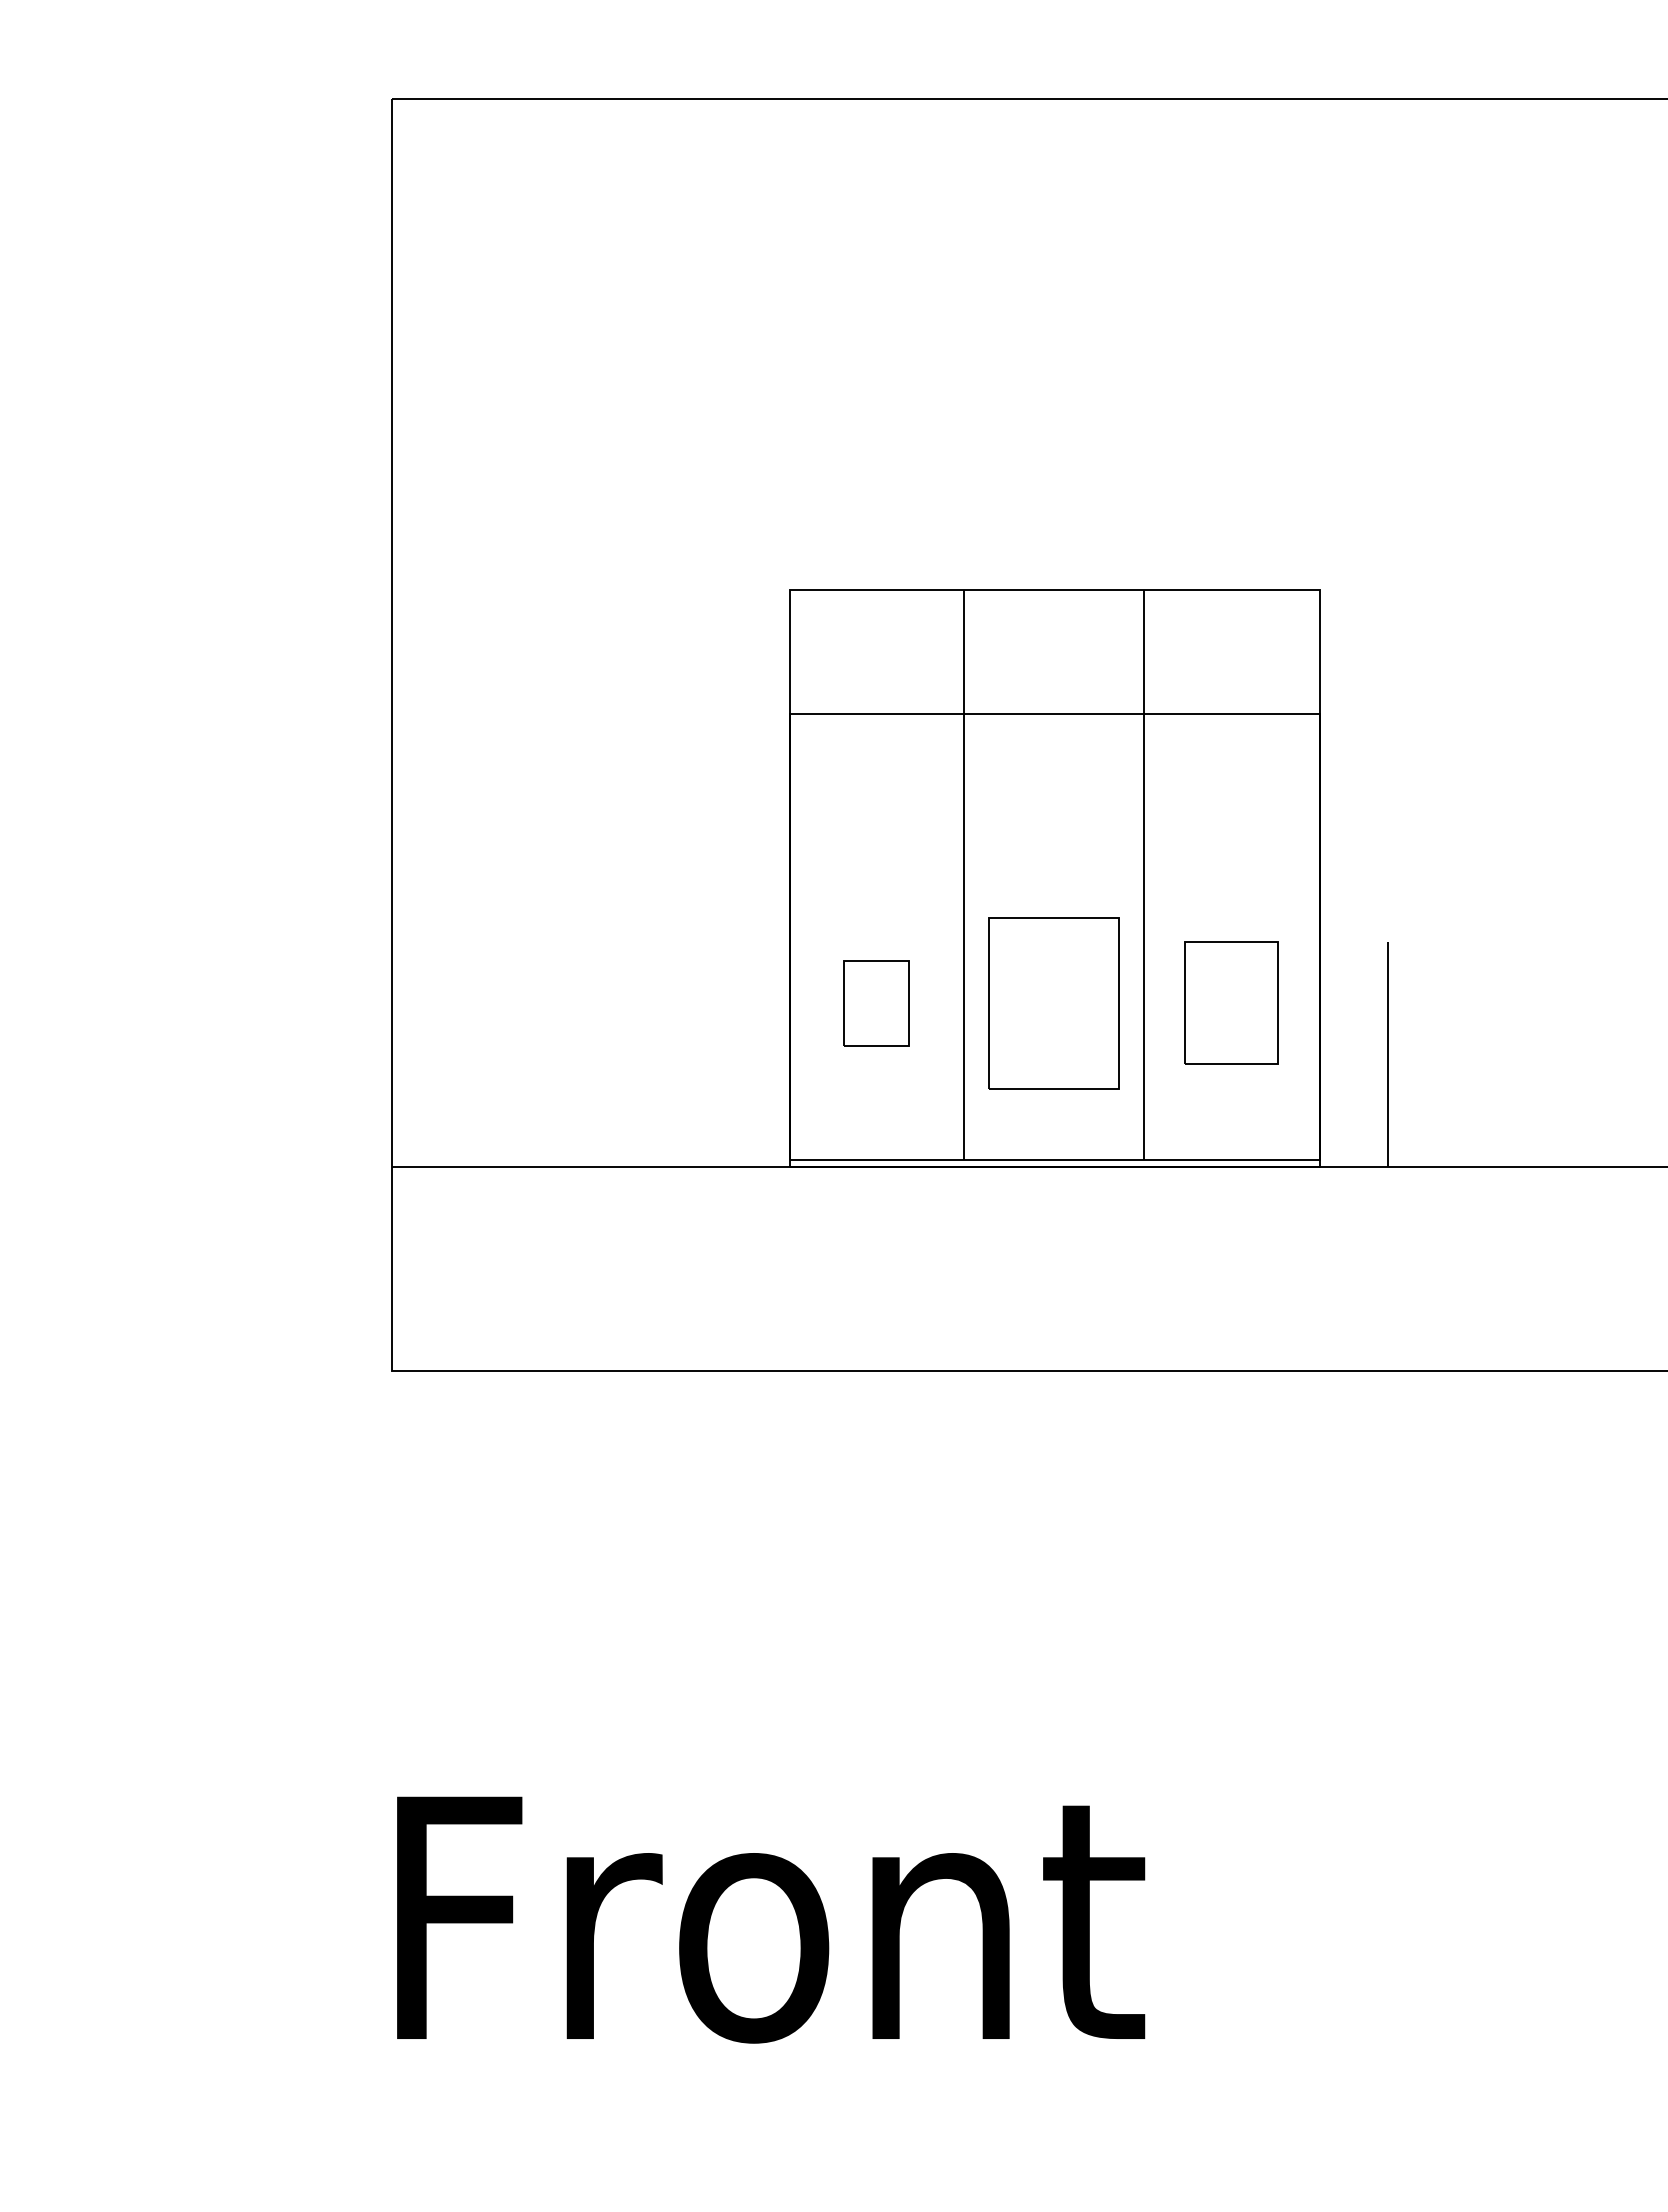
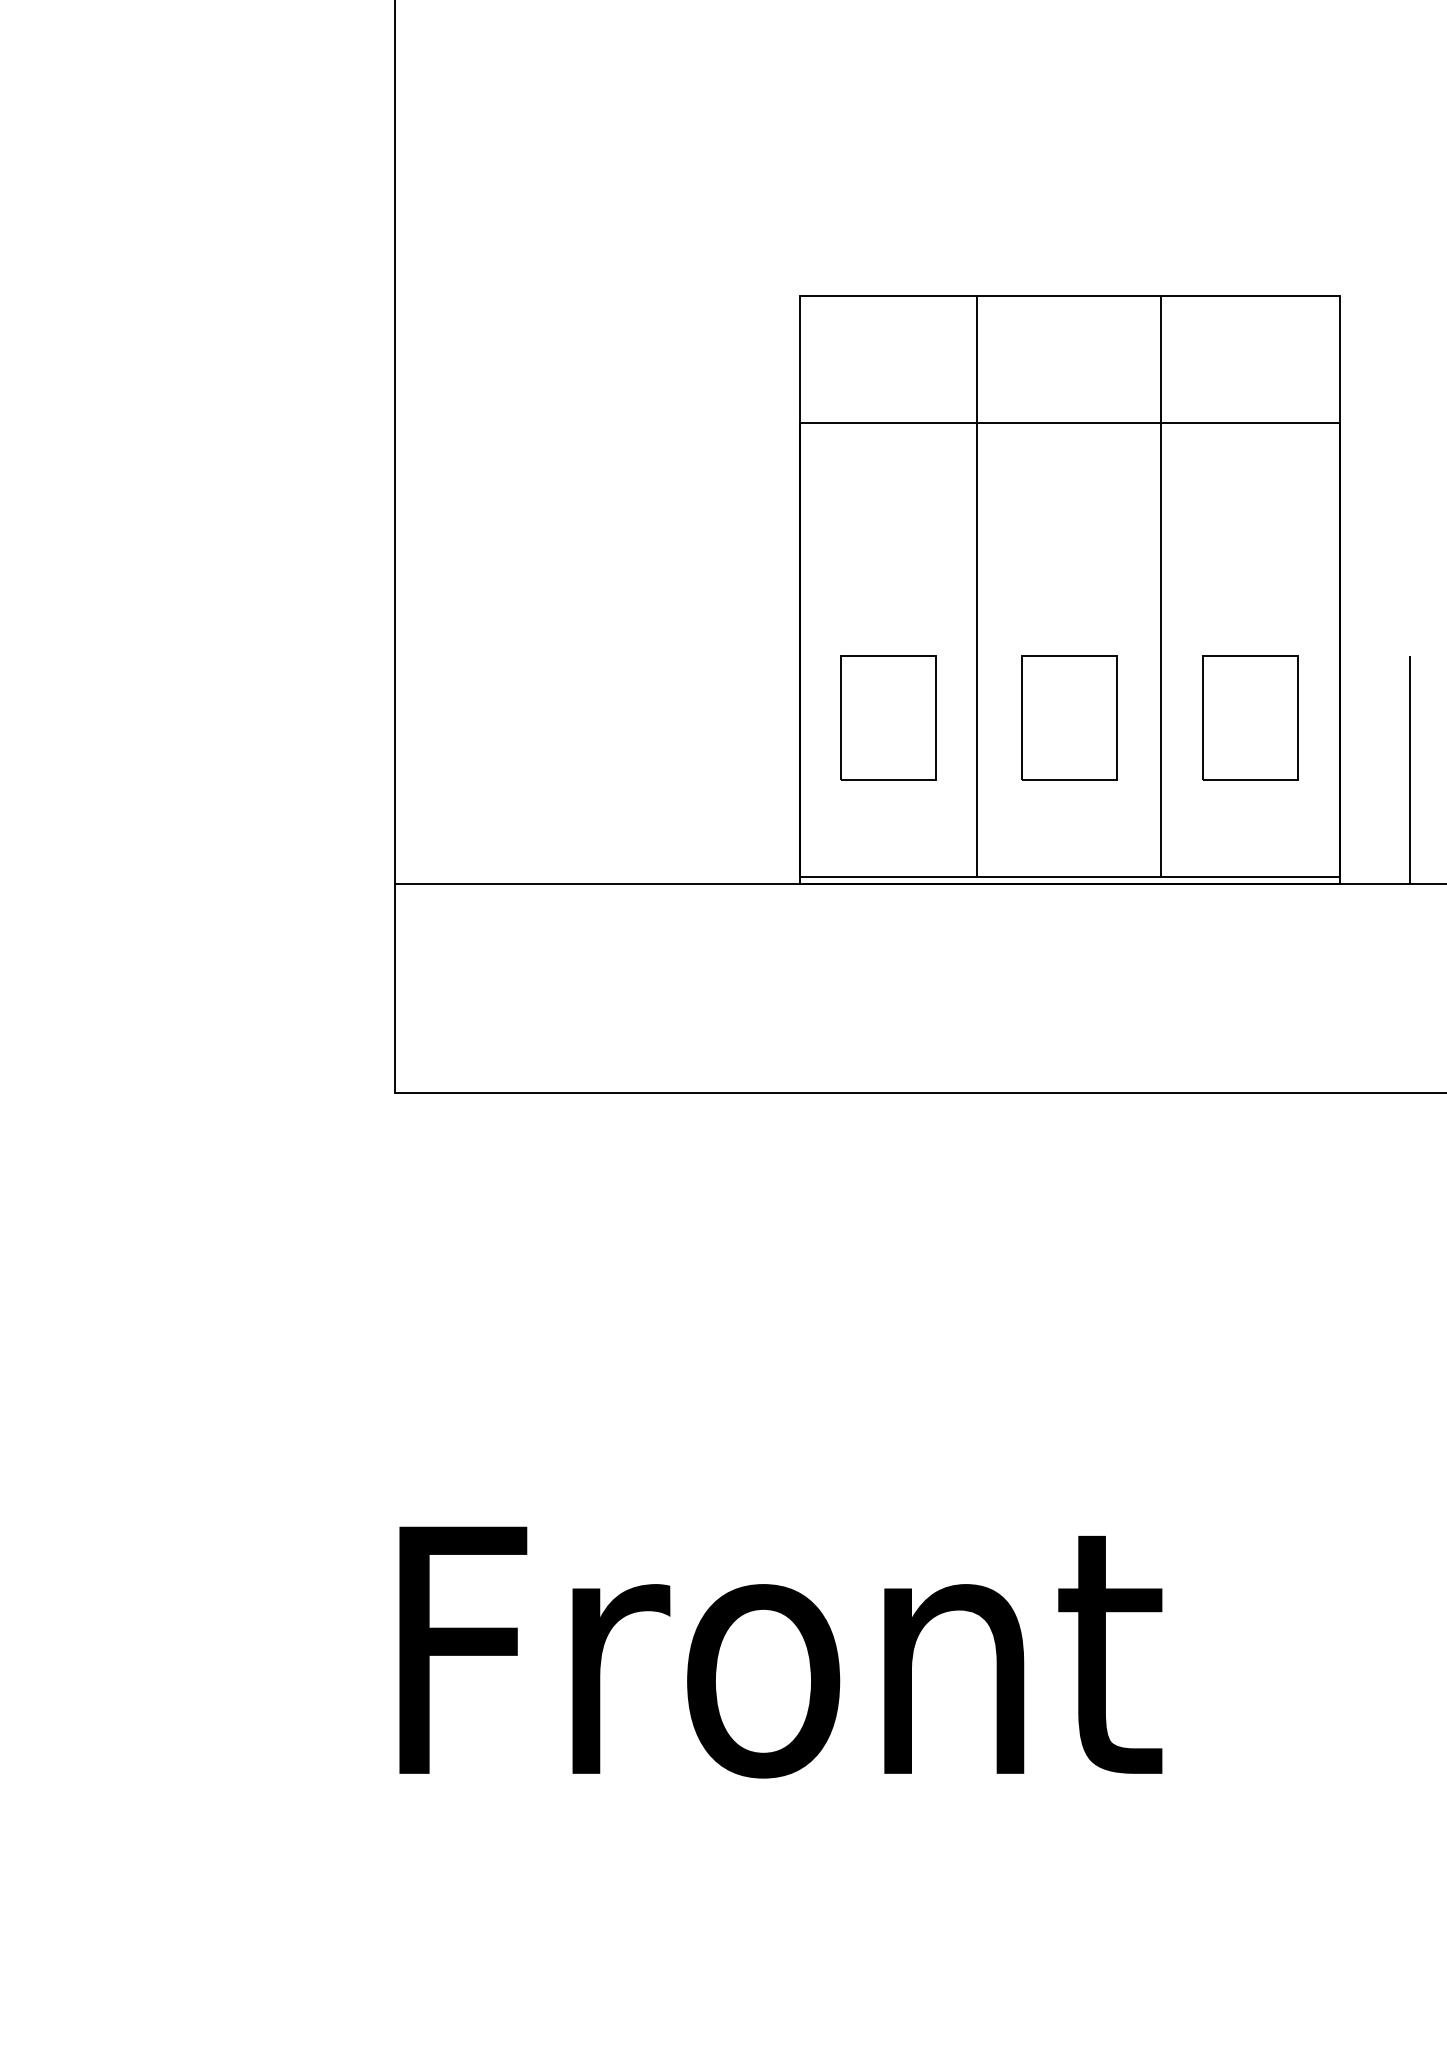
part: (876, 1002) -> (888, 716), size x1.43
part: (1054, 1002) -> (1069, 716), size x0.71

